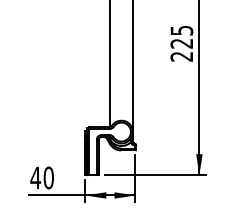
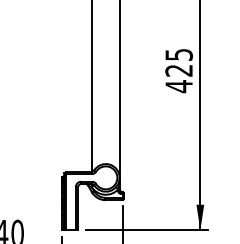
text: (181, 56) -> (178, 86), 225 -> 425

